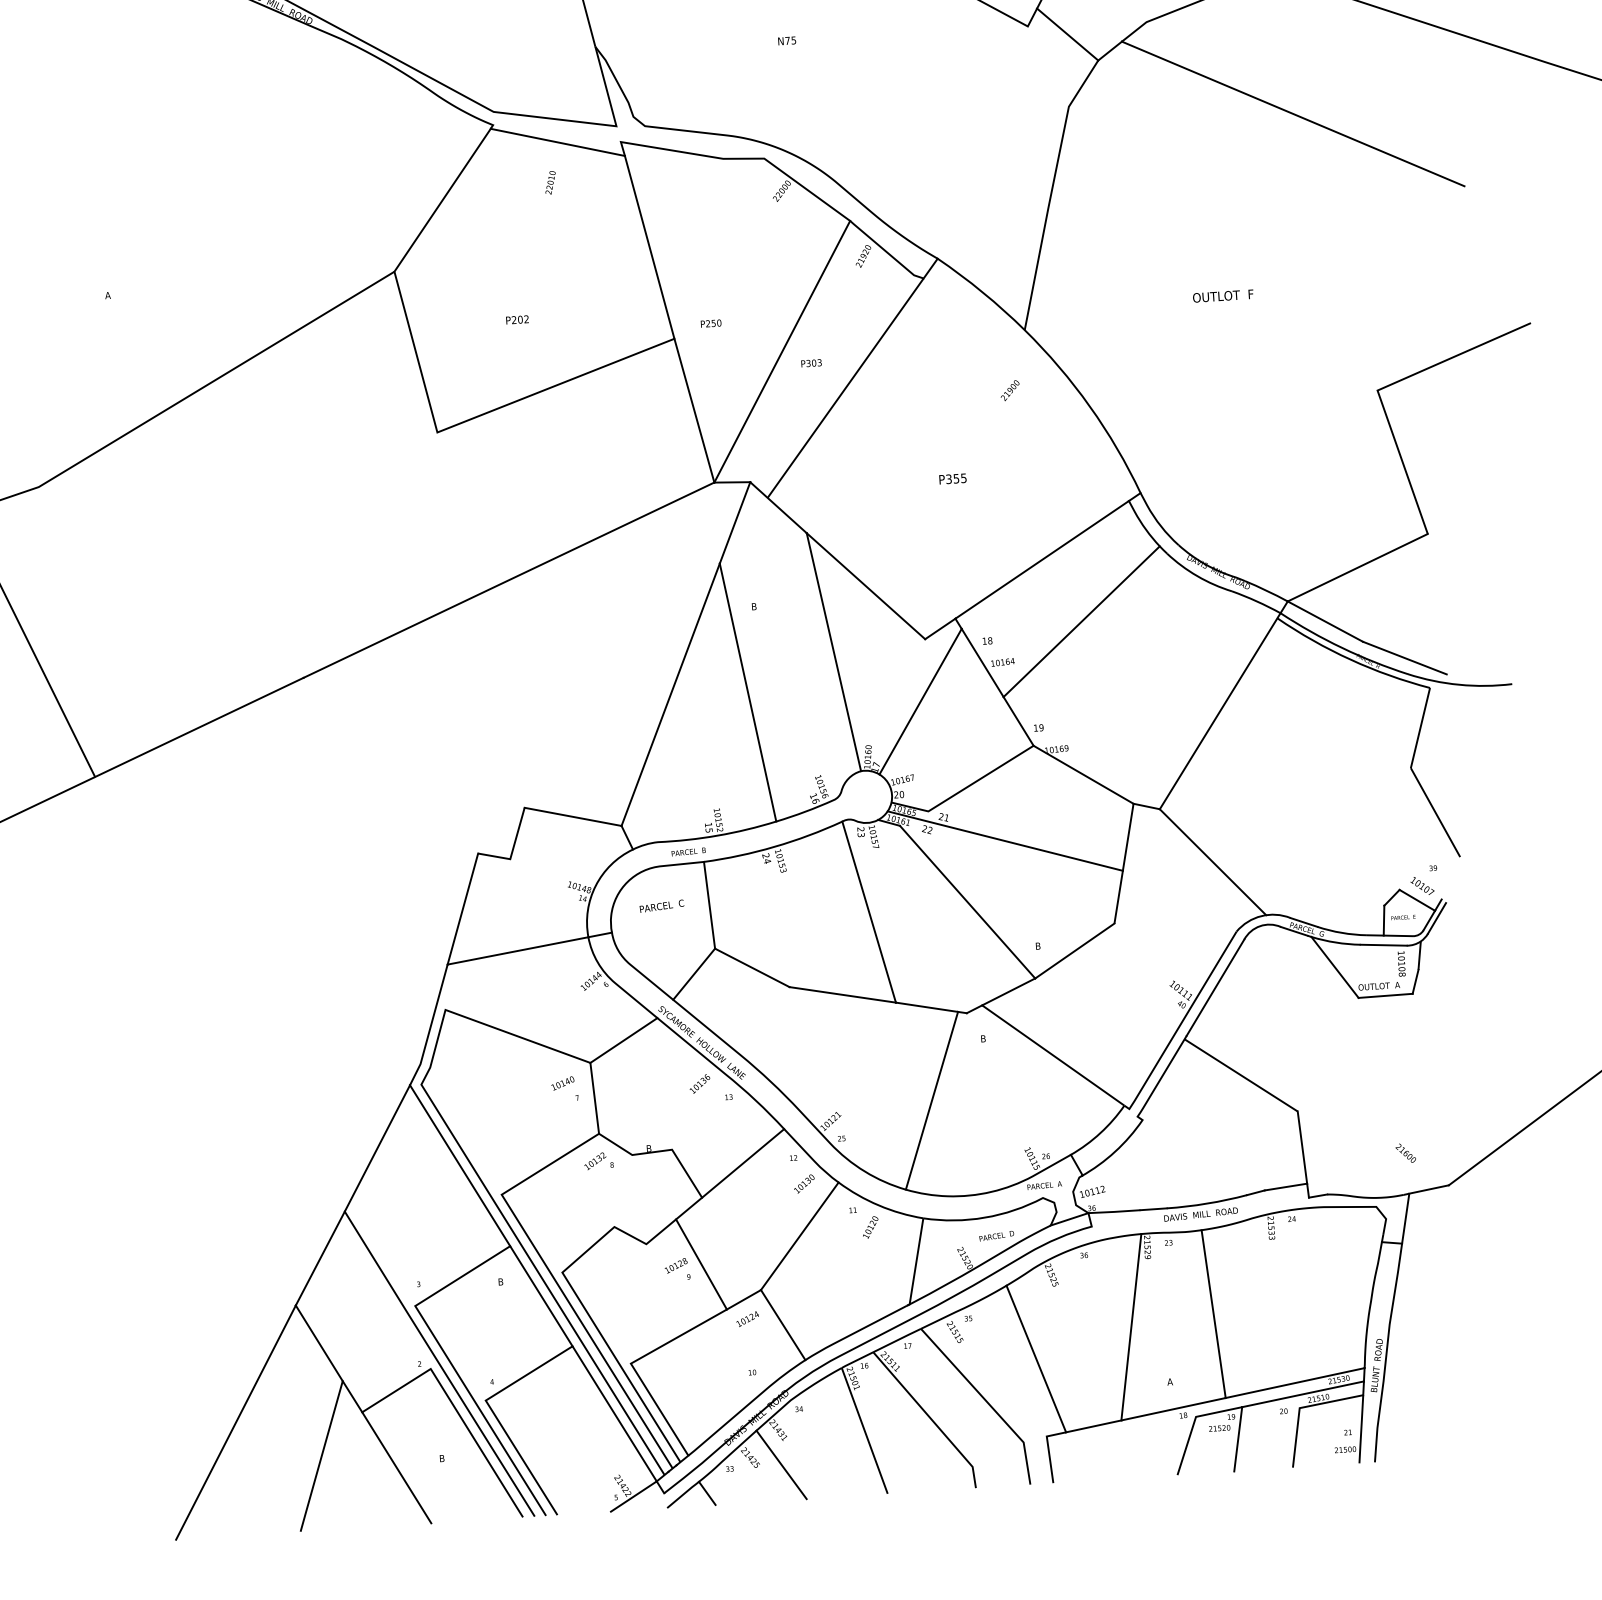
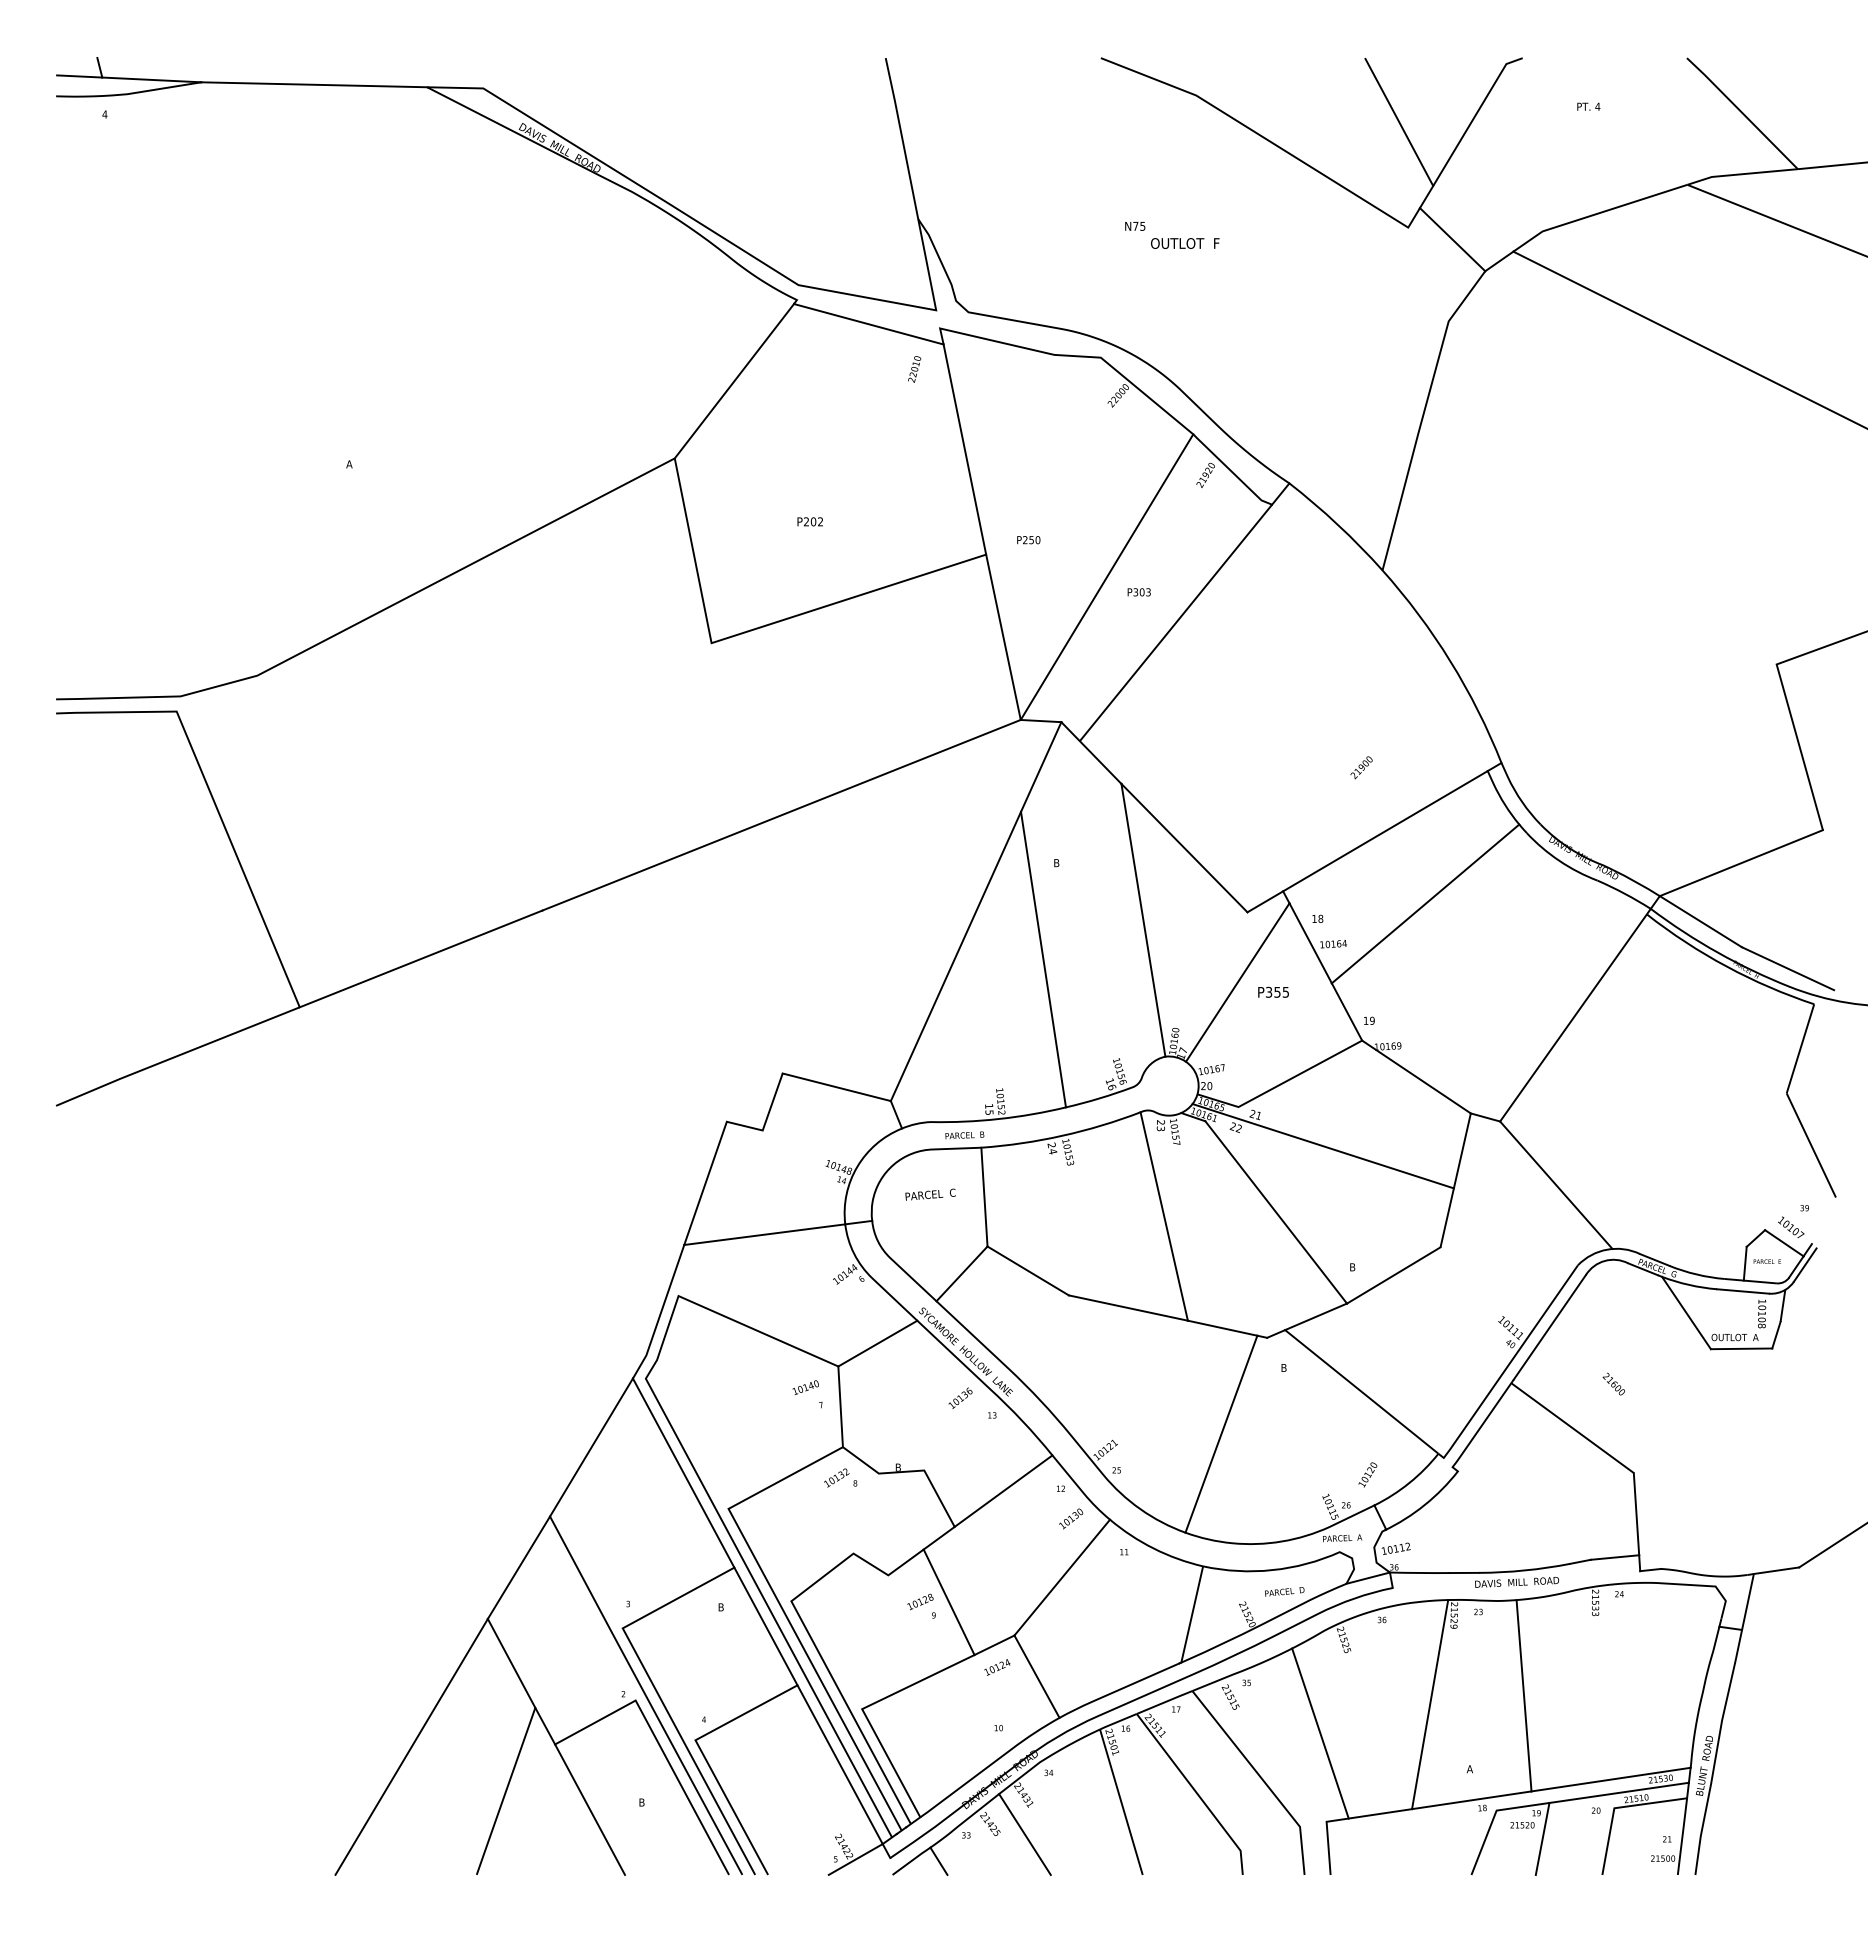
text: (550, 182) -> (914, 369), moved
text: (1223, 296) -> (1185, 243), moved
text: (1010, 390) -> (1361, 767), moved
text: (952, 478) -> (1273, 991), moved
text: (1405, 1152) -> (1613, 1383), moved
text: (870, 1227) -> (1367, 1474), moved

